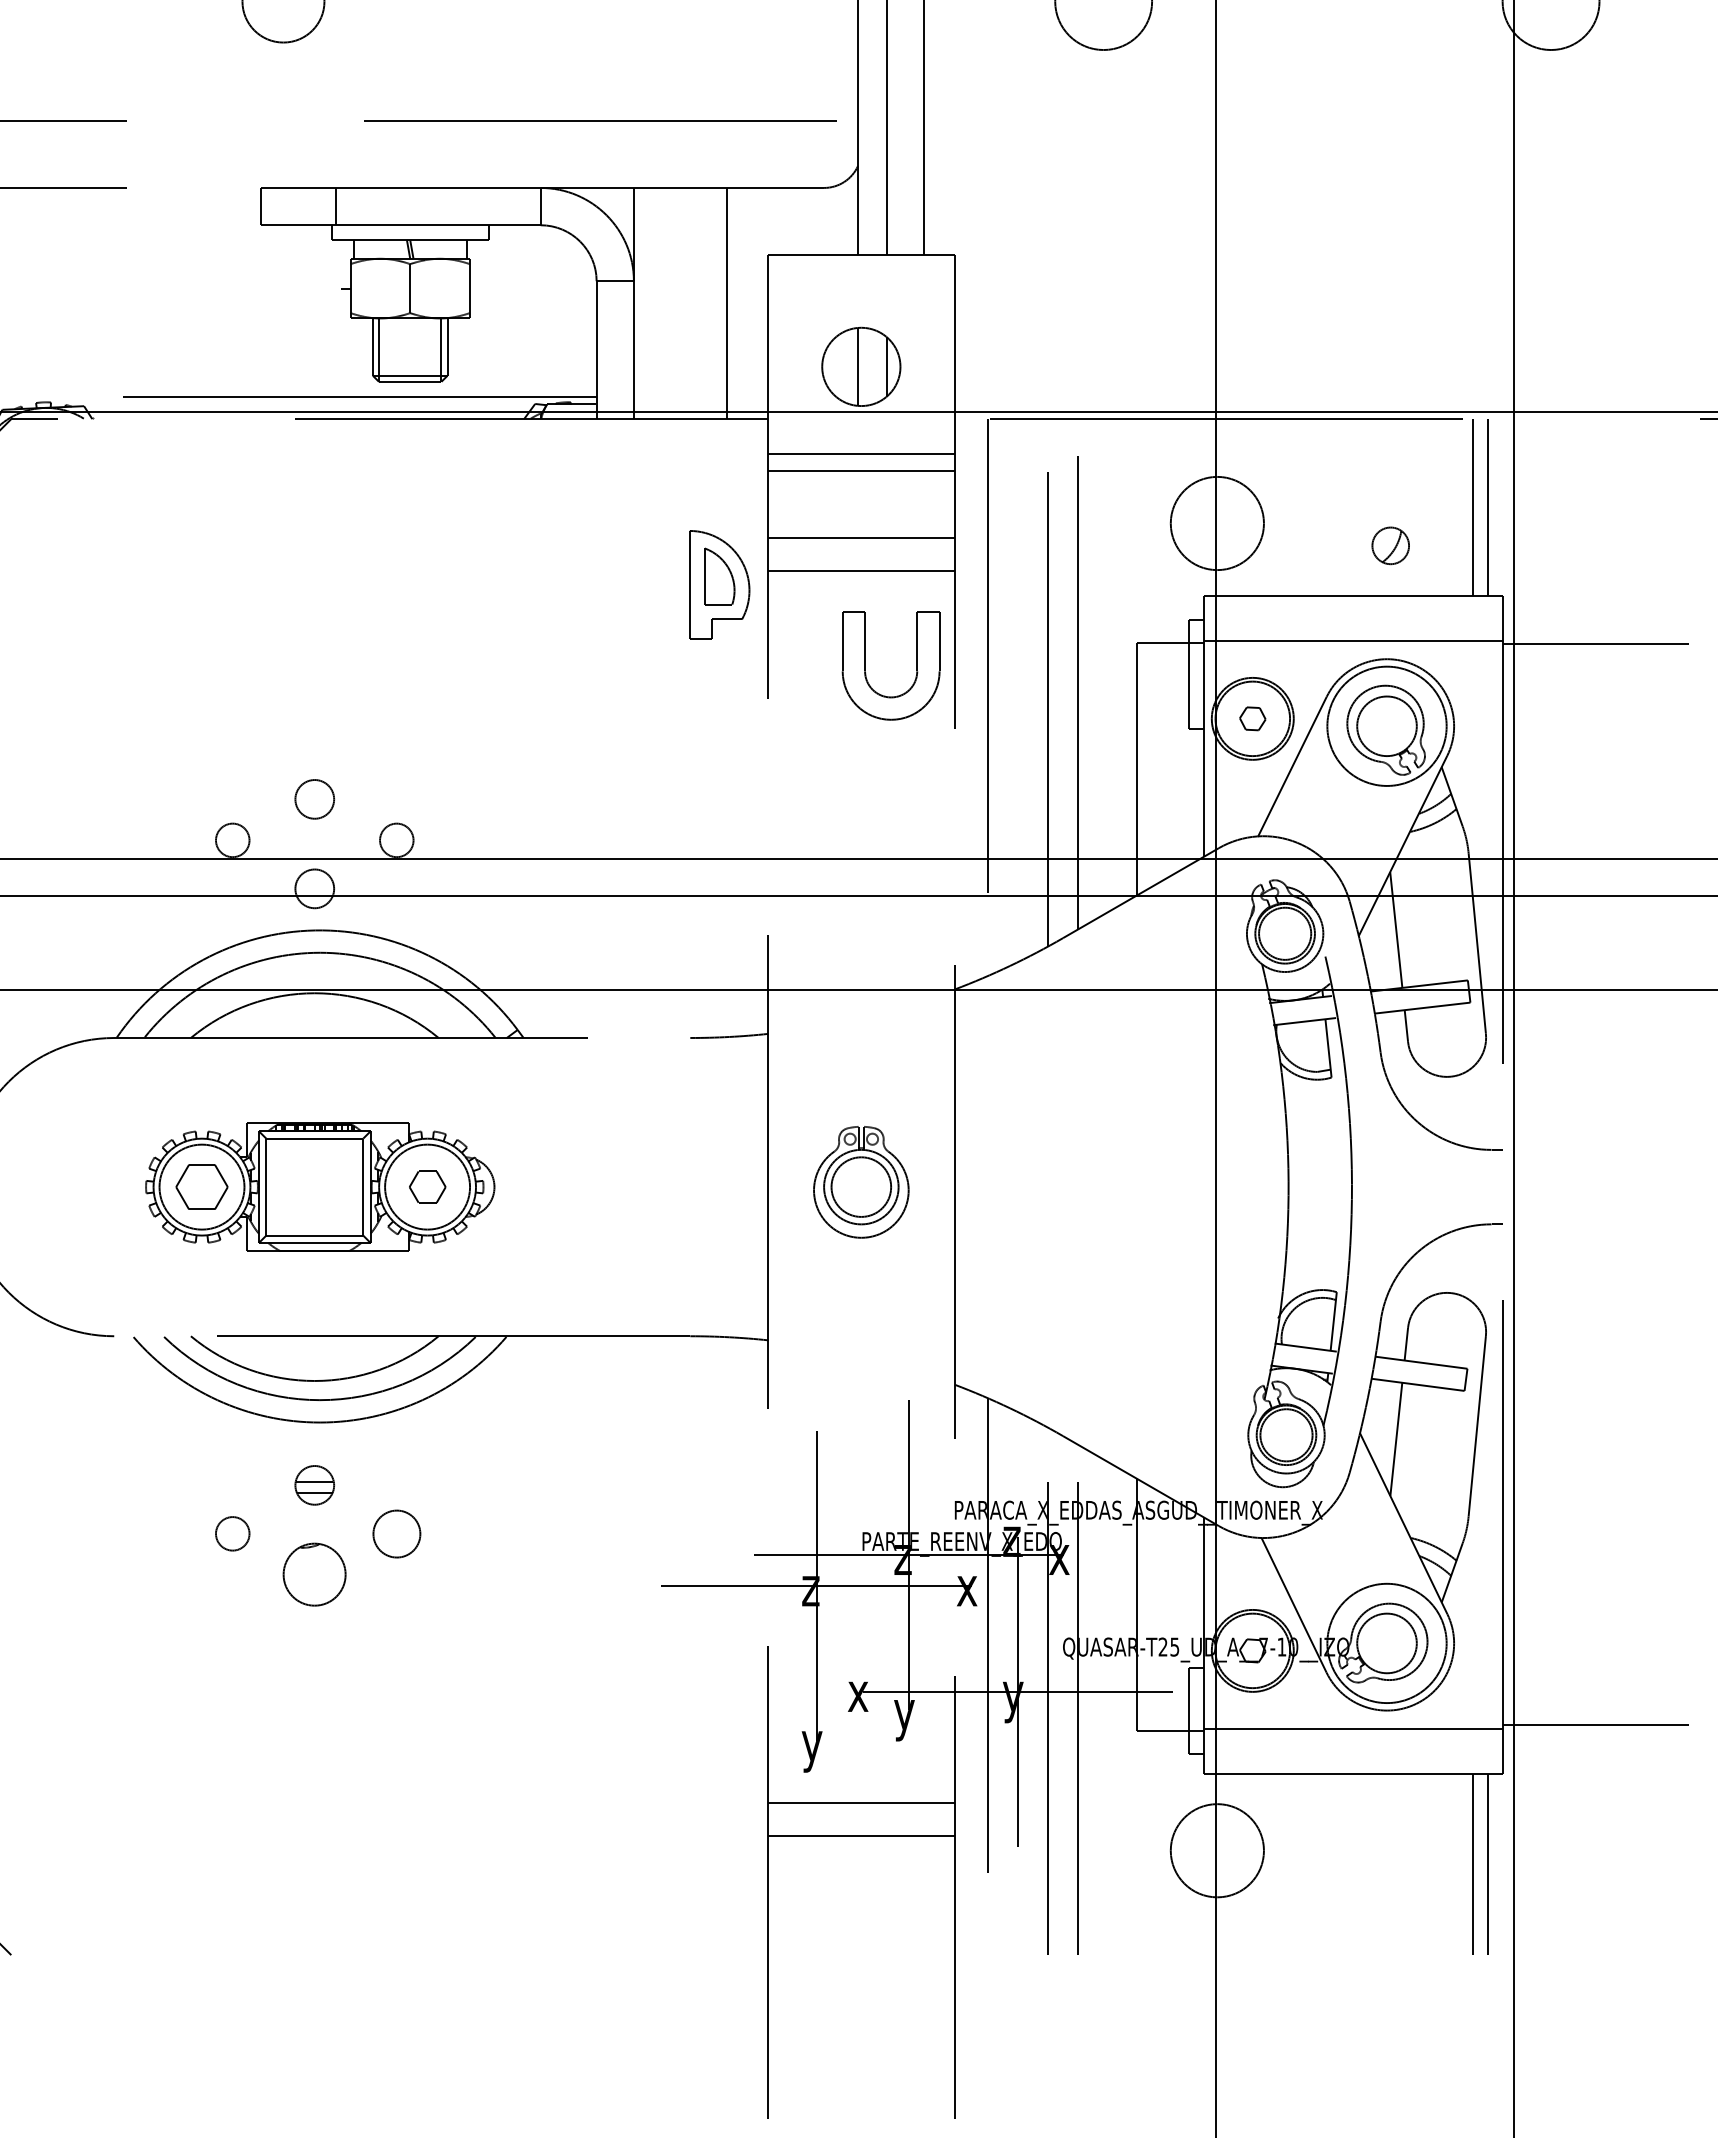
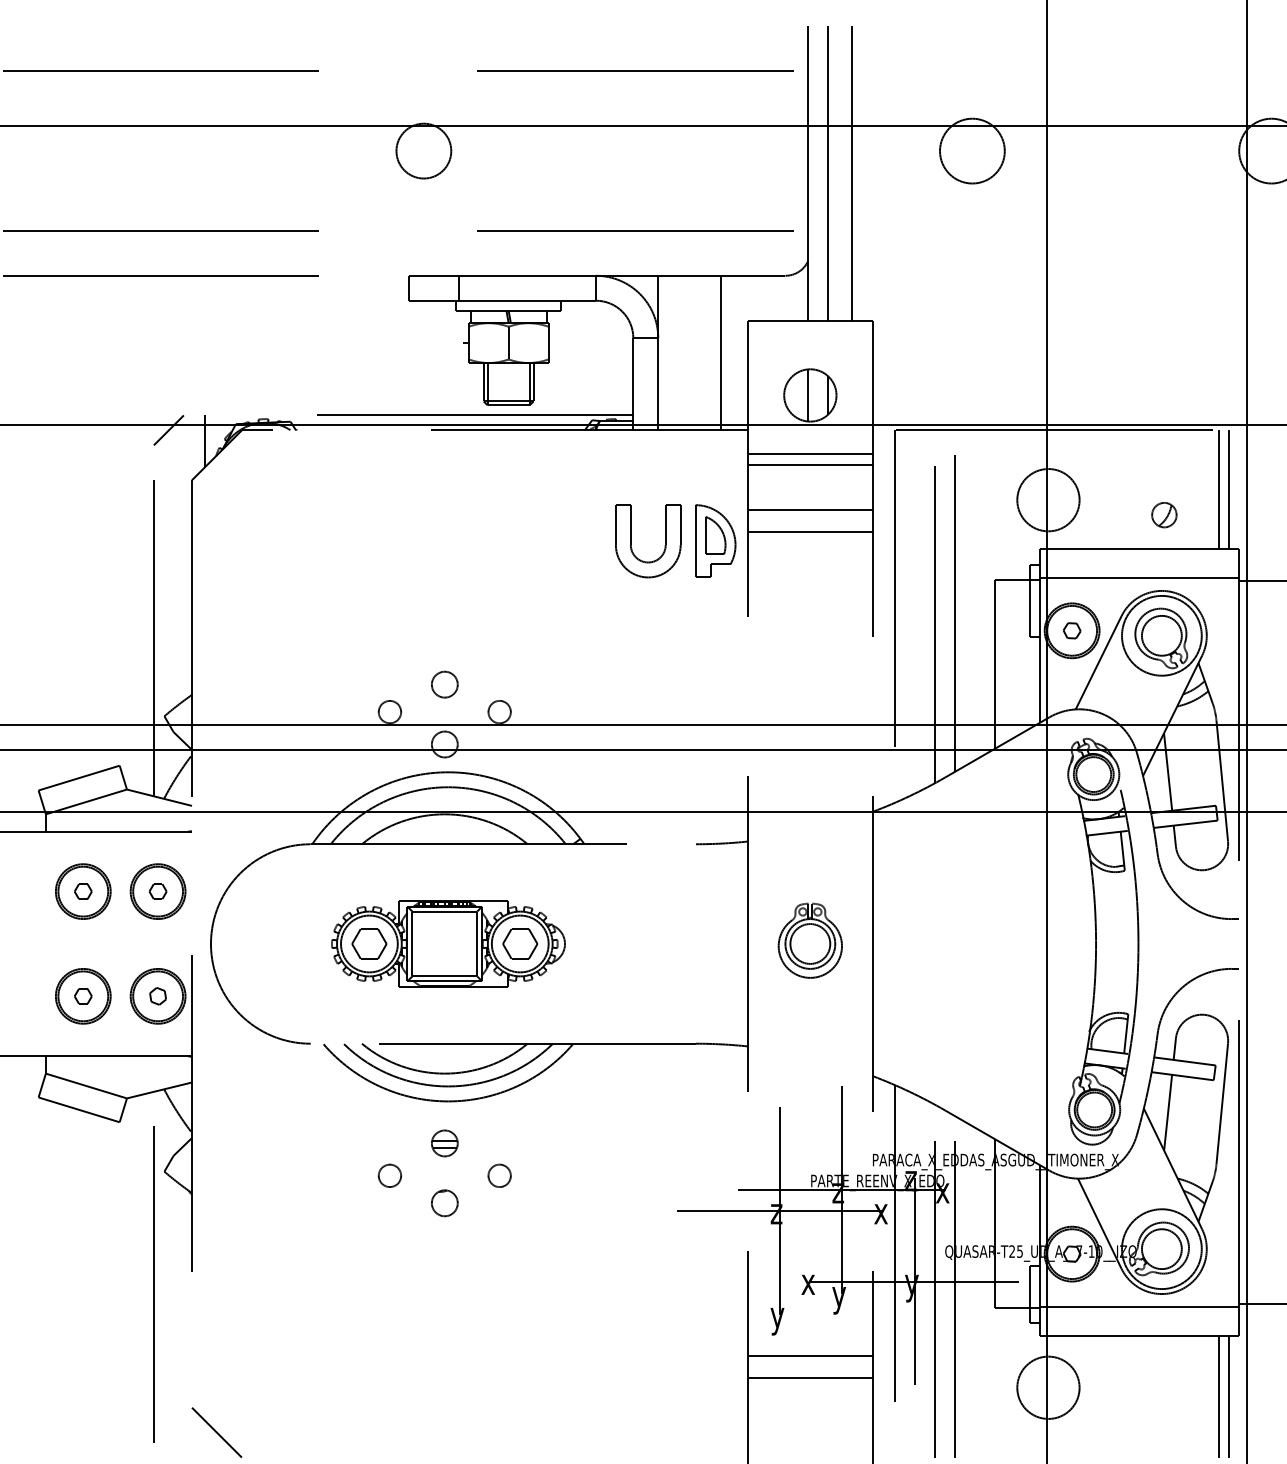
part: (915, 672) -> (664, 545), moved
part: (427, 1186) -> (520, 943), size x1.43
circle: (396, 1533) -> (499, 1175), size x0.71
part: (314, 1575) -> (444, 1203), size x0.62

